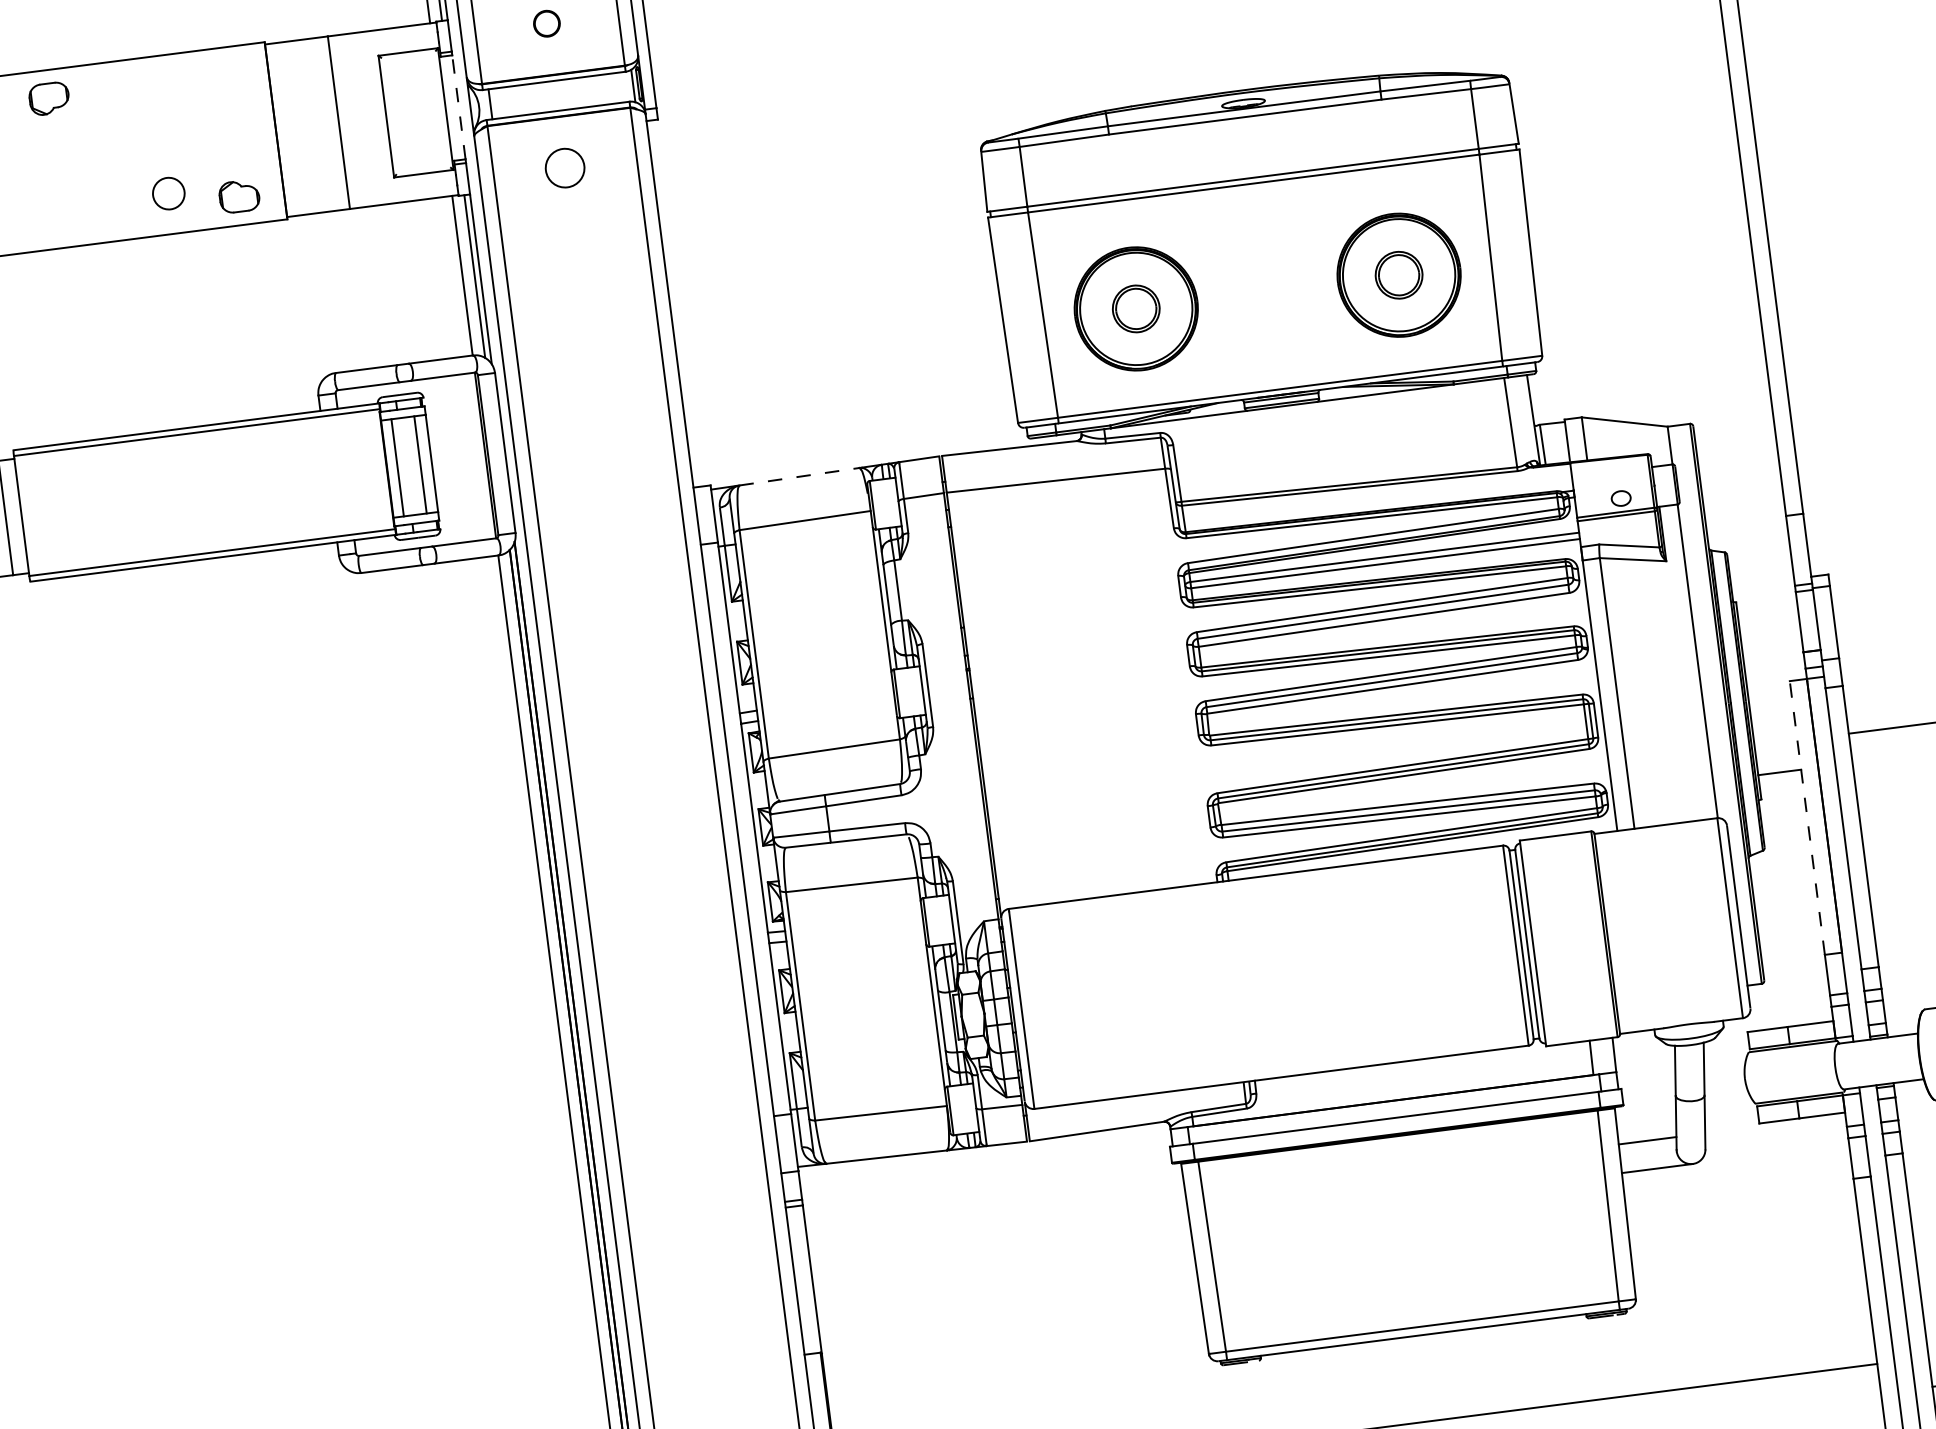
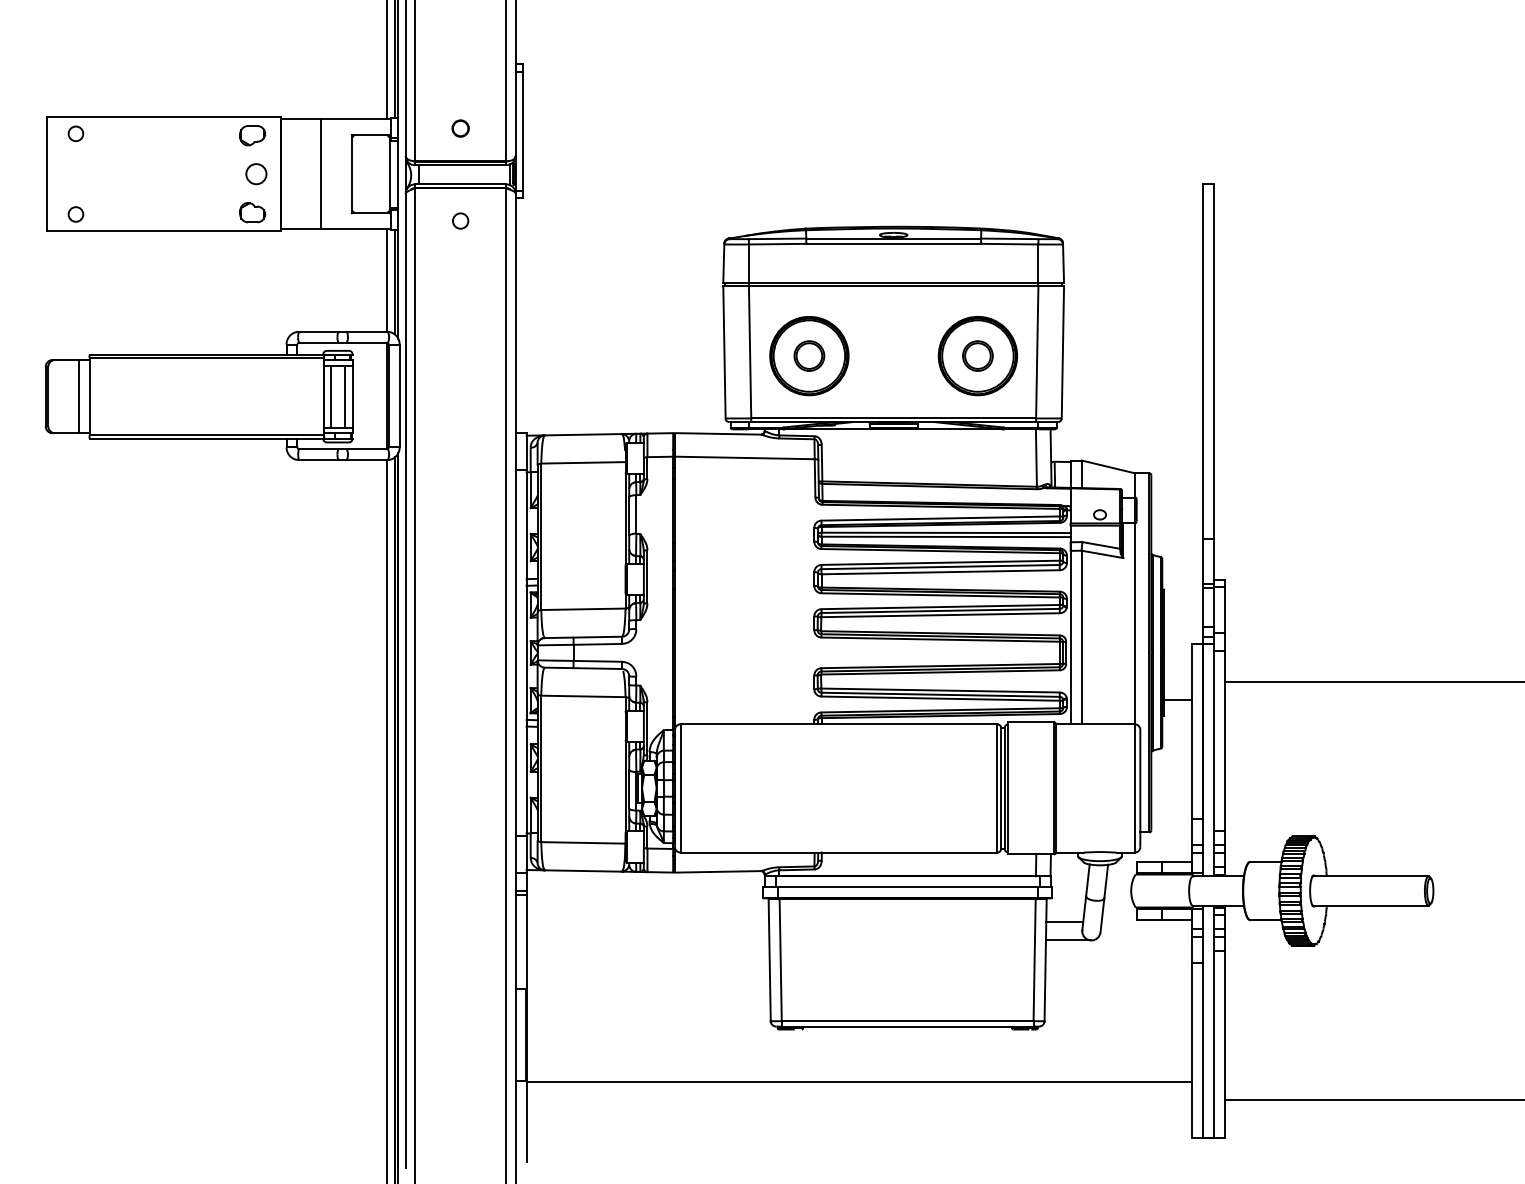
part: (48, 98) -> (252, 135), moved
line: (458, 106) -> (398, 173), dashed -> solid
circle: (565, 167) -> (460, 220), size x0.62
circle: (169, 194) -> (256, 174), moved
line: (799, 476) -> (583, 434), dashed -> solid
line: (1807, 818) -> (1191, 731), dashed -> solid

